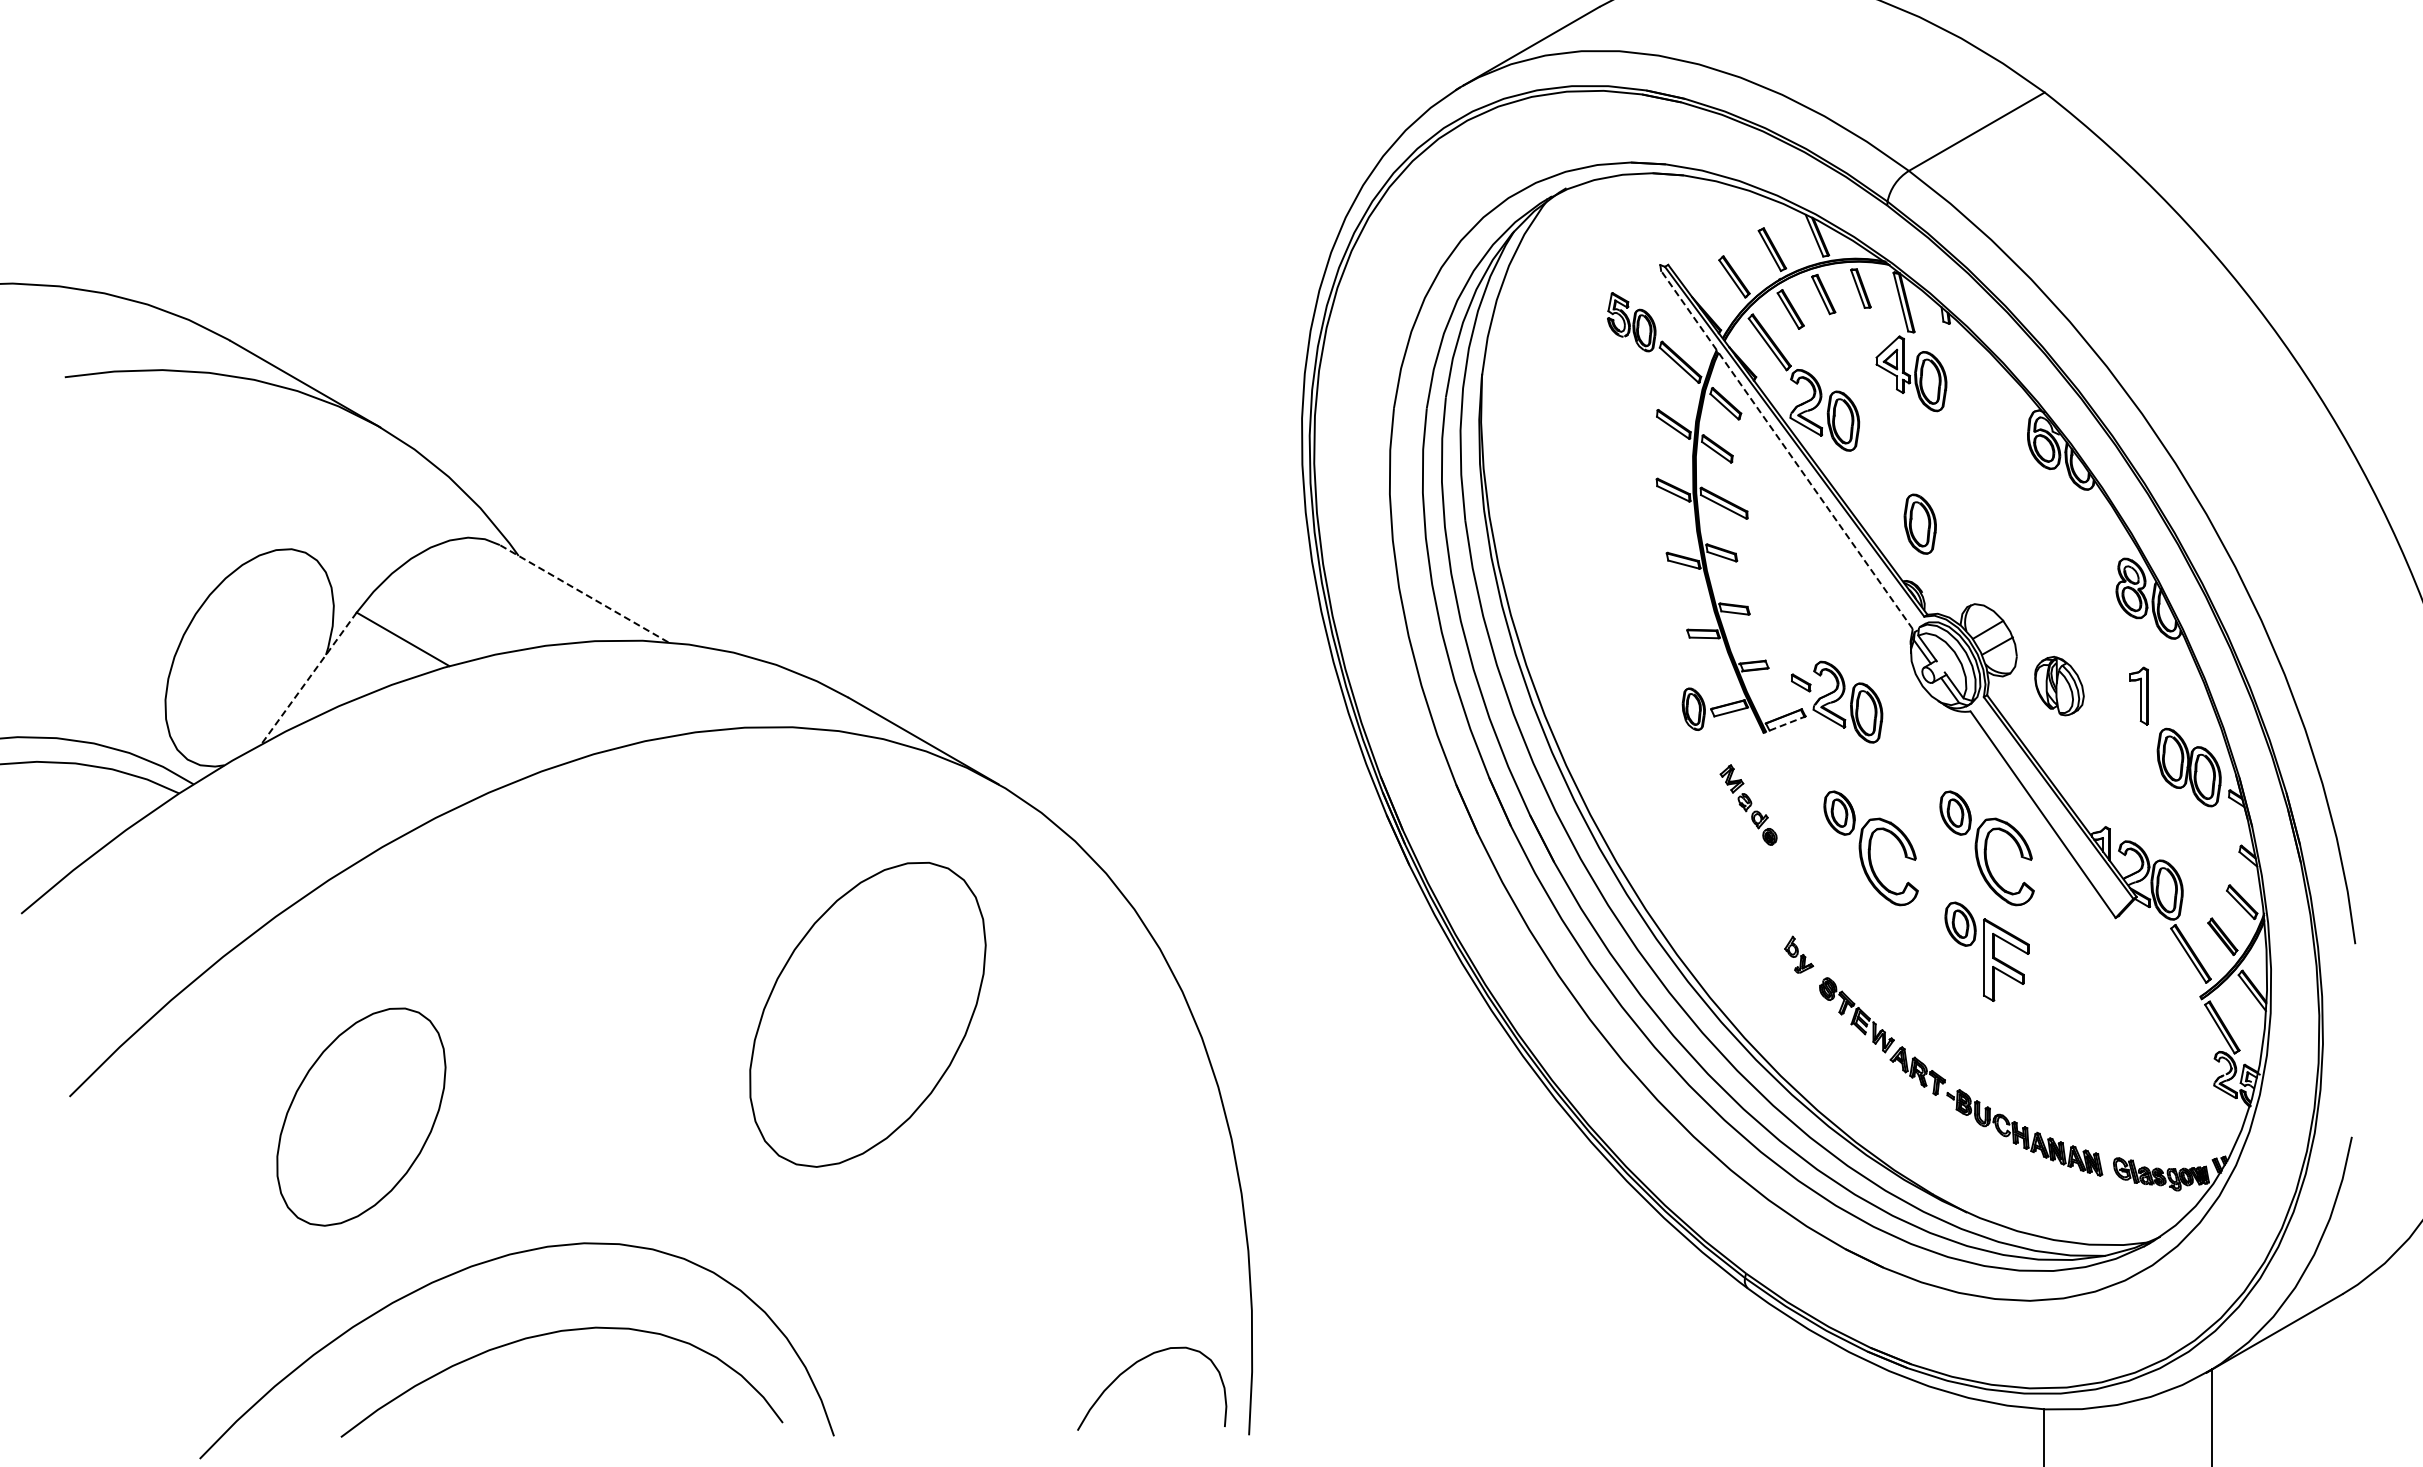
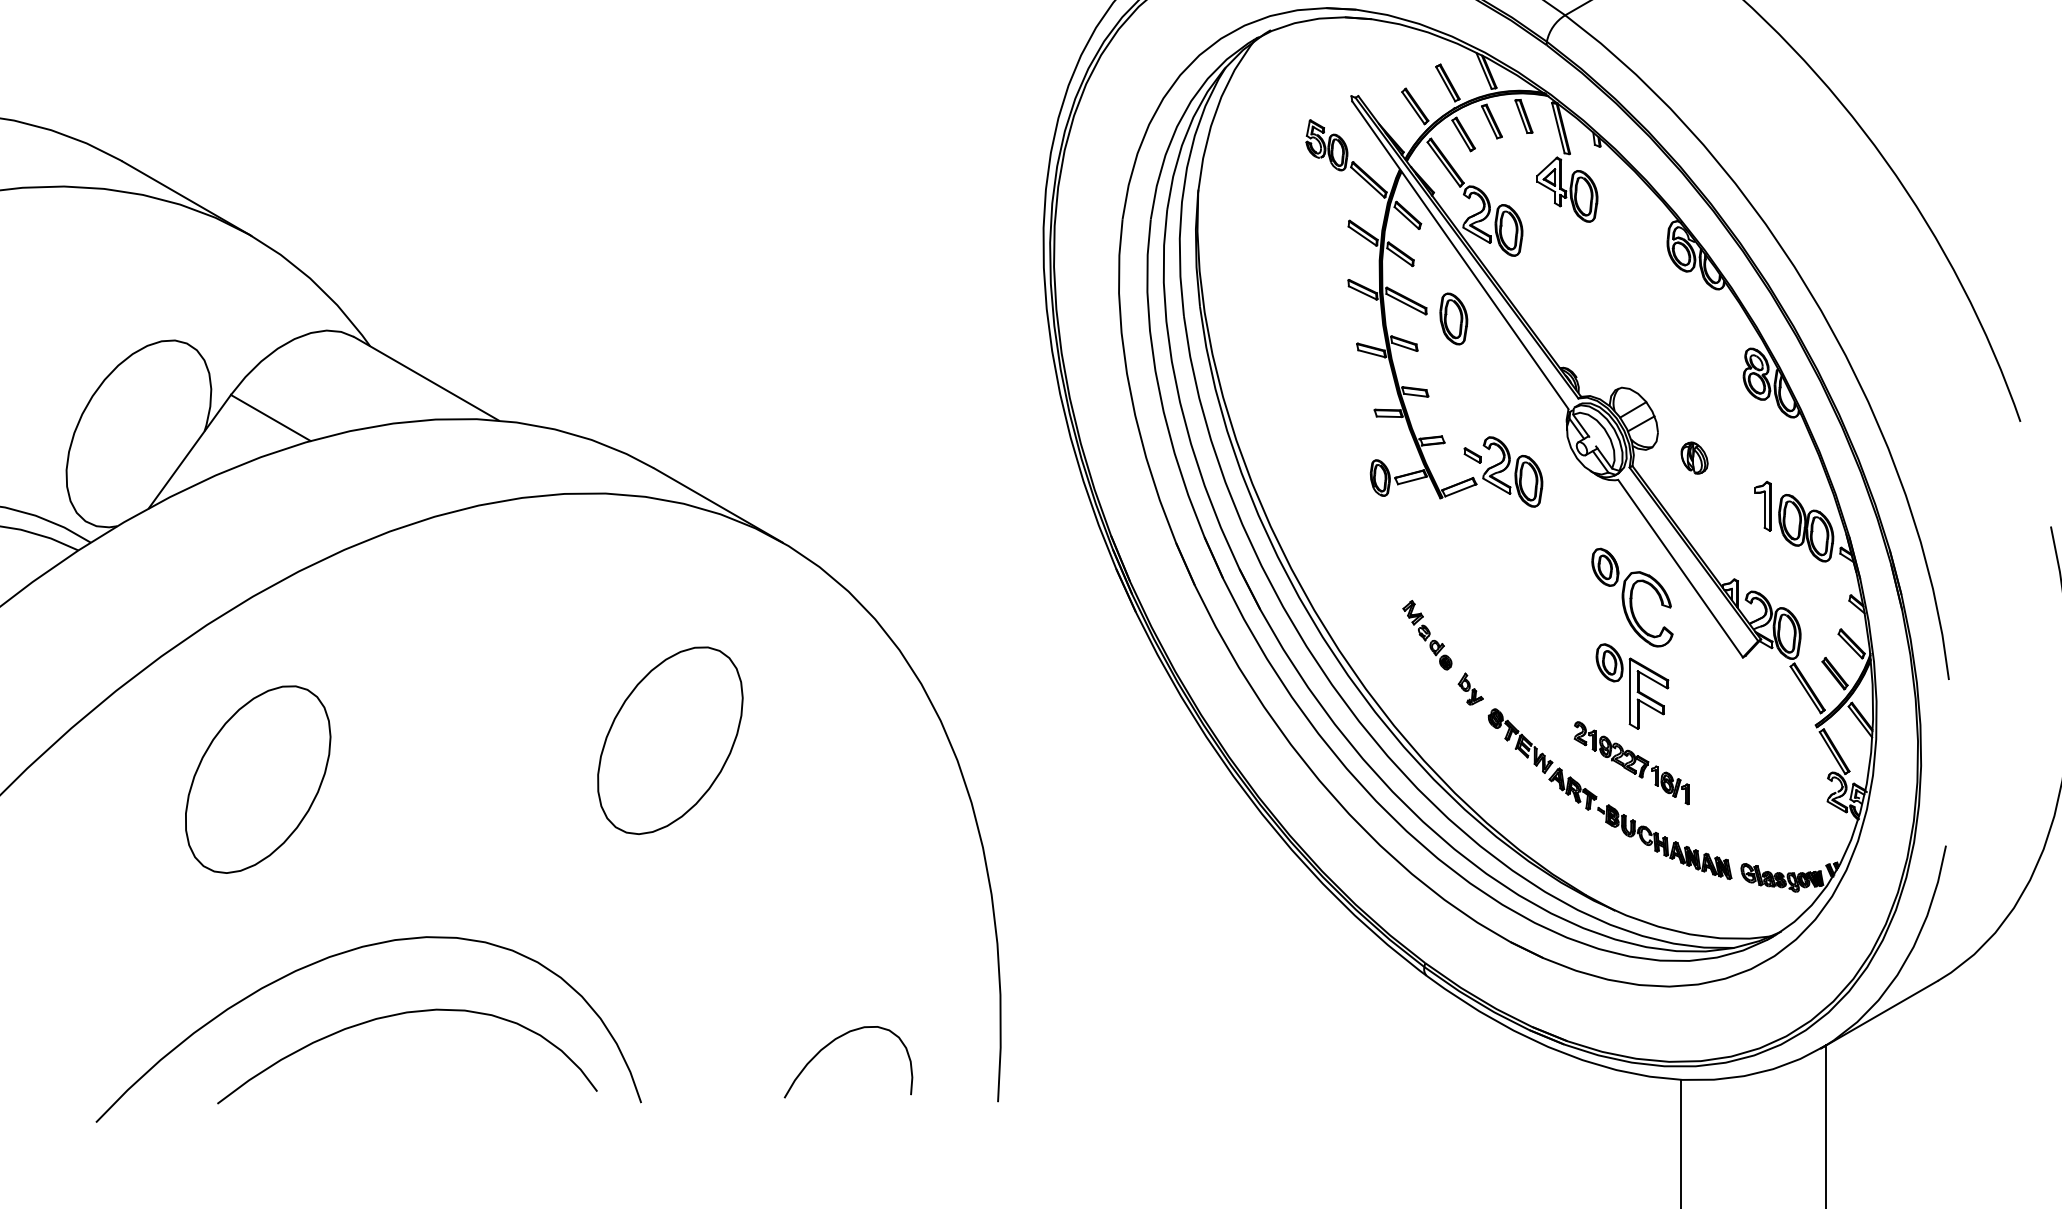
line: (1786, 449) -> (1460, 254), dashed -> solid
part: (1919, 523) -> (1453, 318), moved
line: (583, 593) -> (425, 378), dashed -> solid
line: (308, 678) -> (189, 451), dashed -> solid
part: (2059, 685) -> (1694, 457), size x0.62
part: (2138, 695) -> (1762, 505), moved
line: (1787, 723) -> (1460, 490), dashed -> solid
part: (1748, 804) -> (1427, 634), moved
part: (1870, 848) -> (1532, 597), removed
part: (867, 1014) -> (670, 740), size x0.71
part: (1986, 1040) -> (1631, 762), added
part: (361, 1116) -> (258, 779), moved
curve: (1134, 1365) -> (833, 1042), moved

